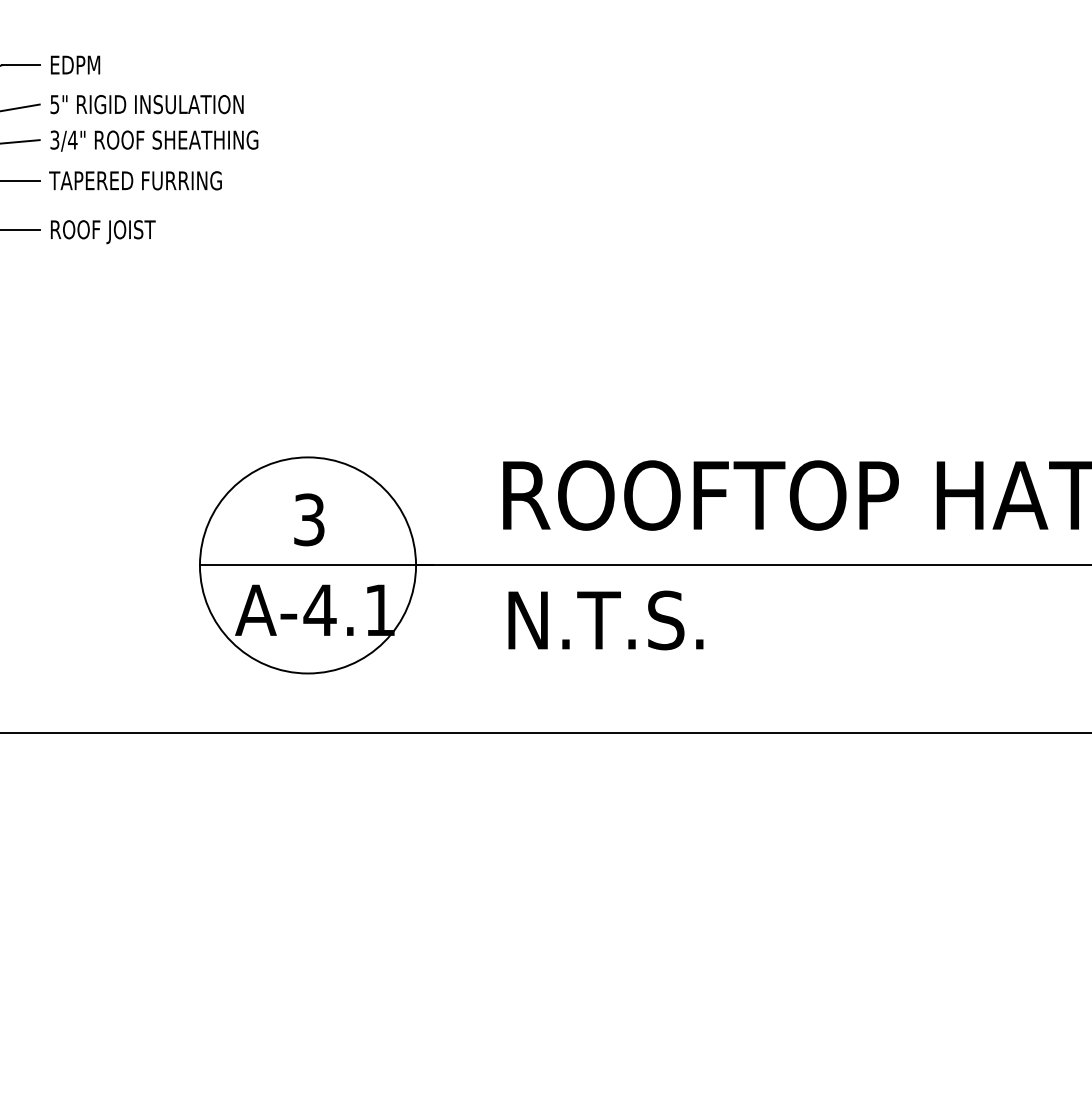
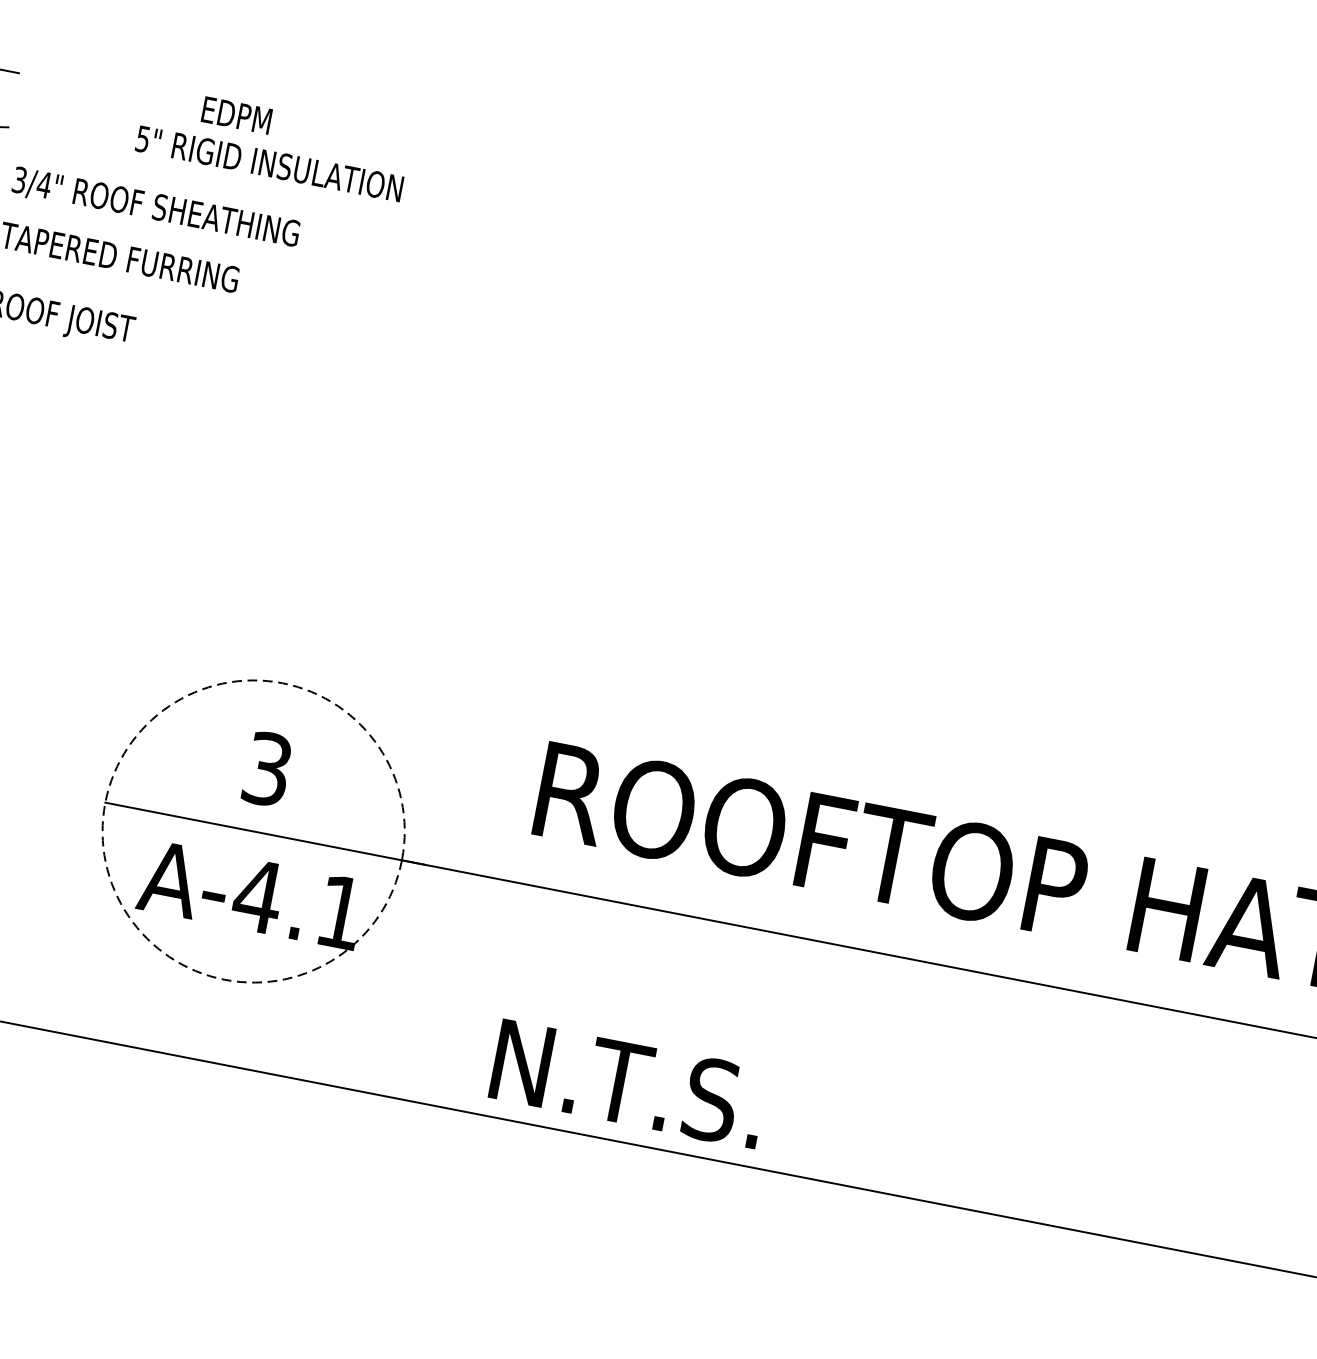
text: (75, 64) -> (237, 114), moved
text: (146, 104) -> (268, 163), moved
circle: (307, 565) -> (252, 831), solid -> dashed
text: (605, 620) -> (628, 1083), moved

